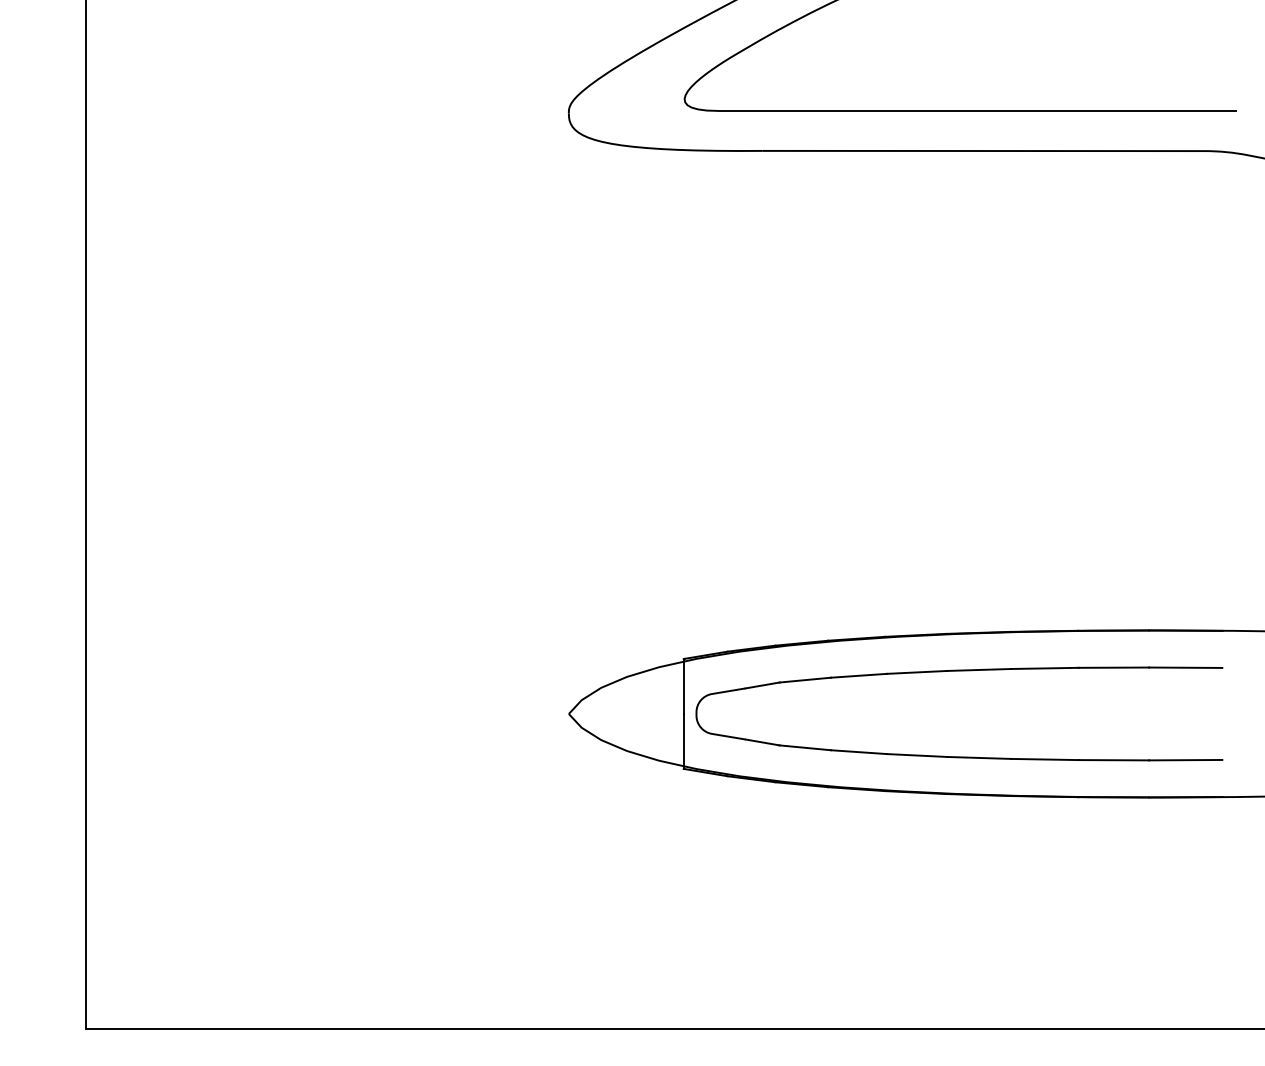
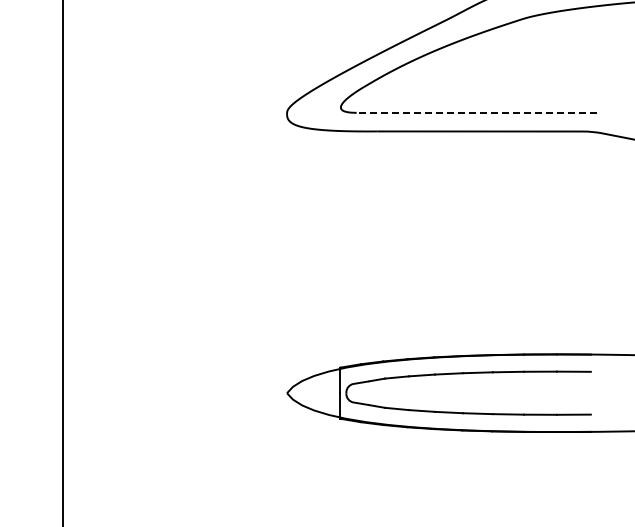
line: (976, 110) -> (476, 112), solid -> dashed

